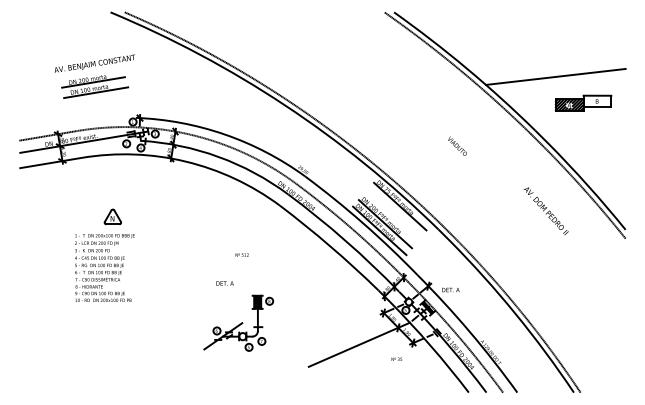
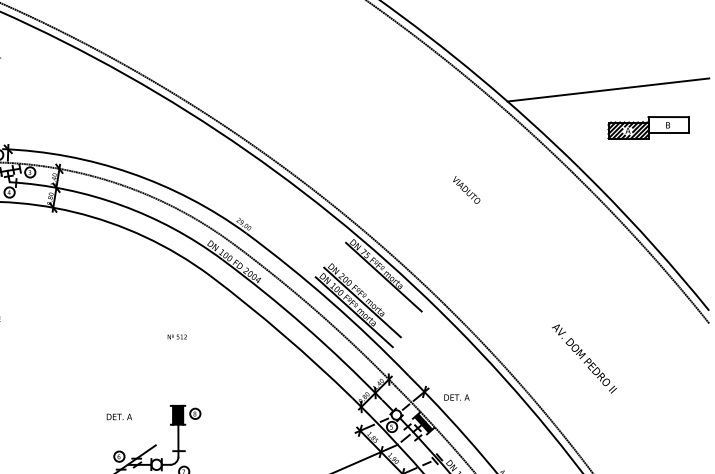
text: (545, 211) -> (583, 359), moved
text: (241, 254) -> (176, 336), moved
text: (224, 283) -> (118, 416), moved

